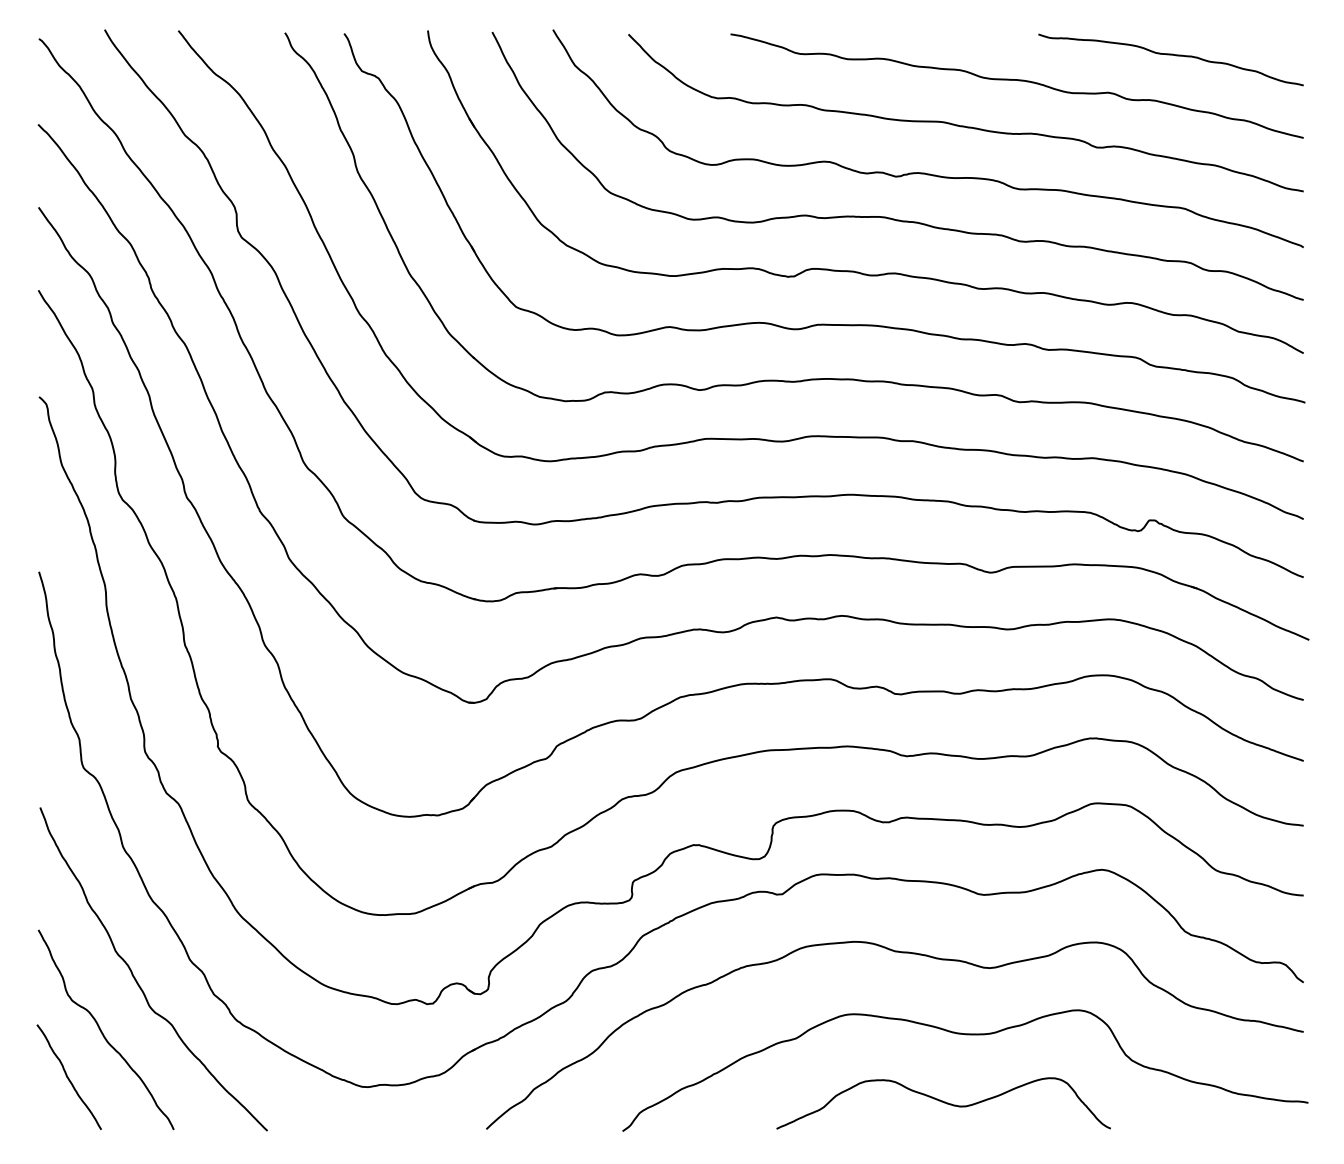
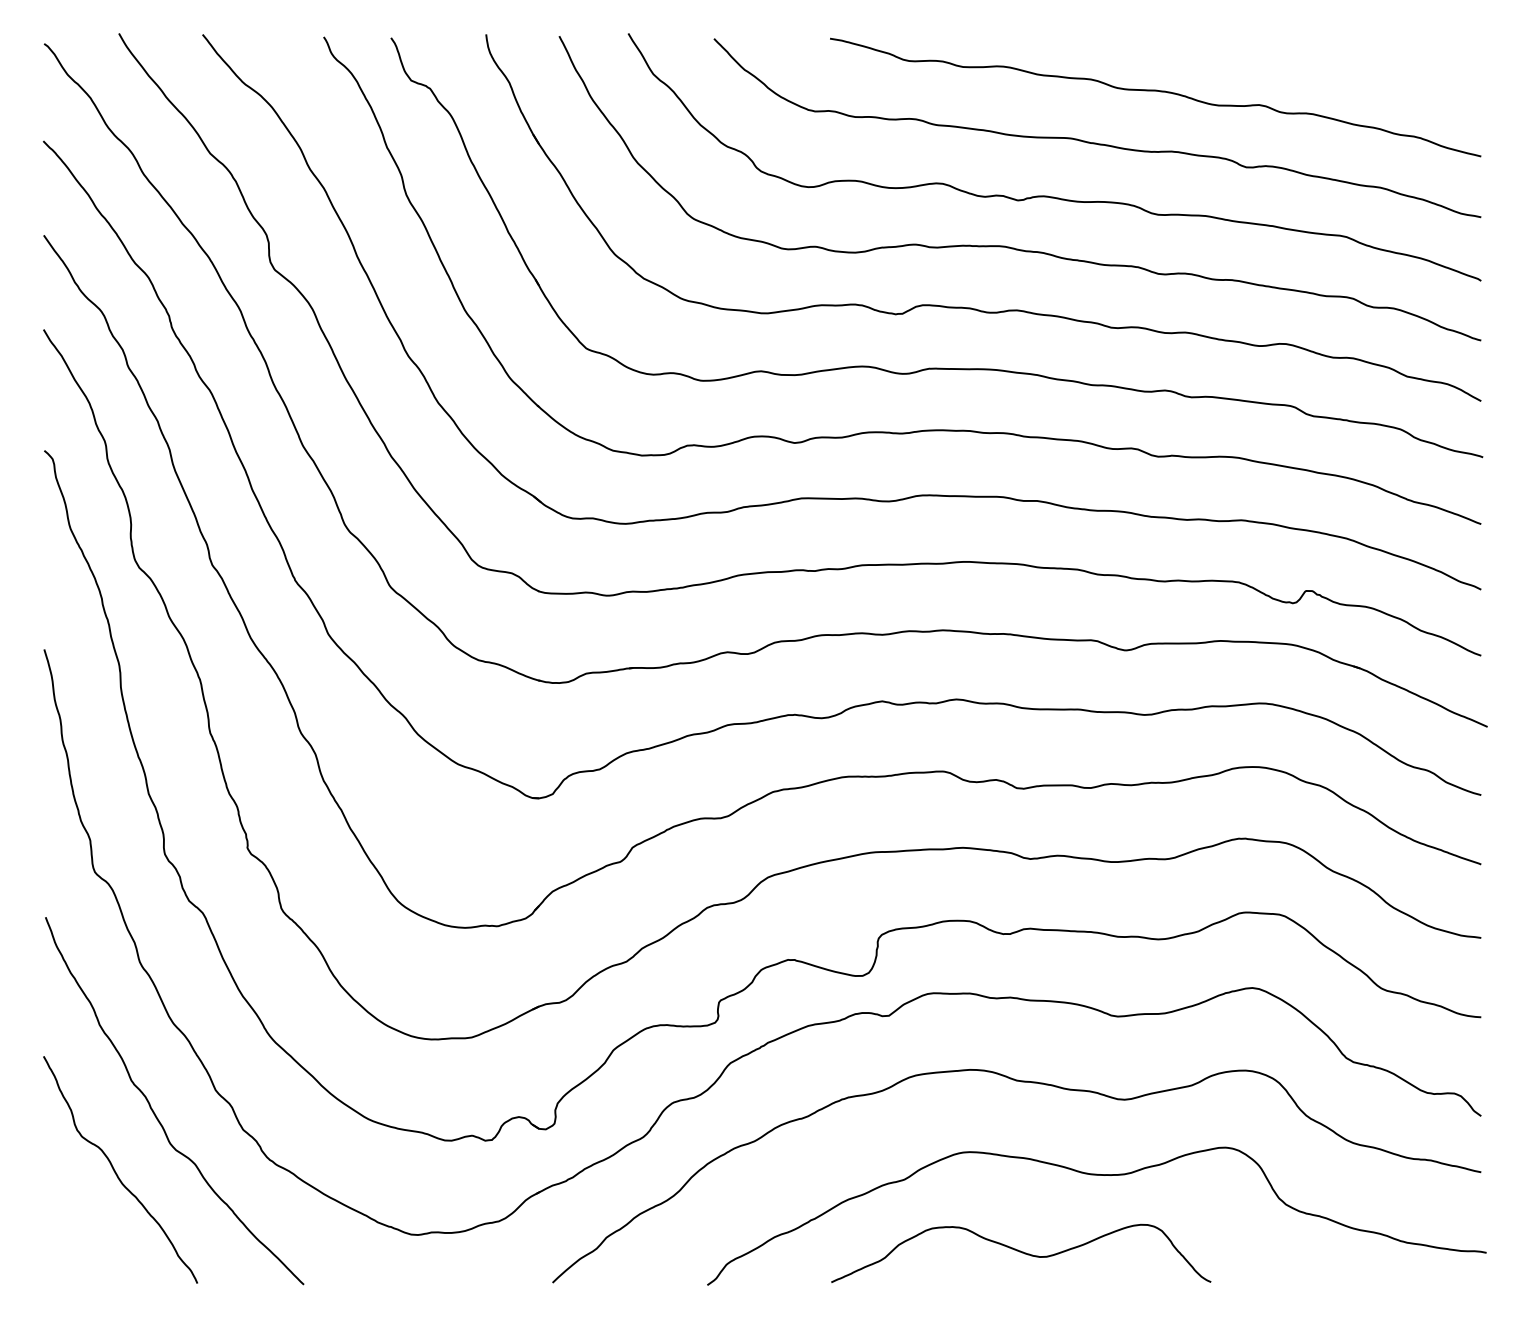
curve: (1171, 55) -> (1330, 62), removed
curve: (68, 1077) -> (77, 1223), removed
curve: (943, 1102) -> (1021, 1252), moved

